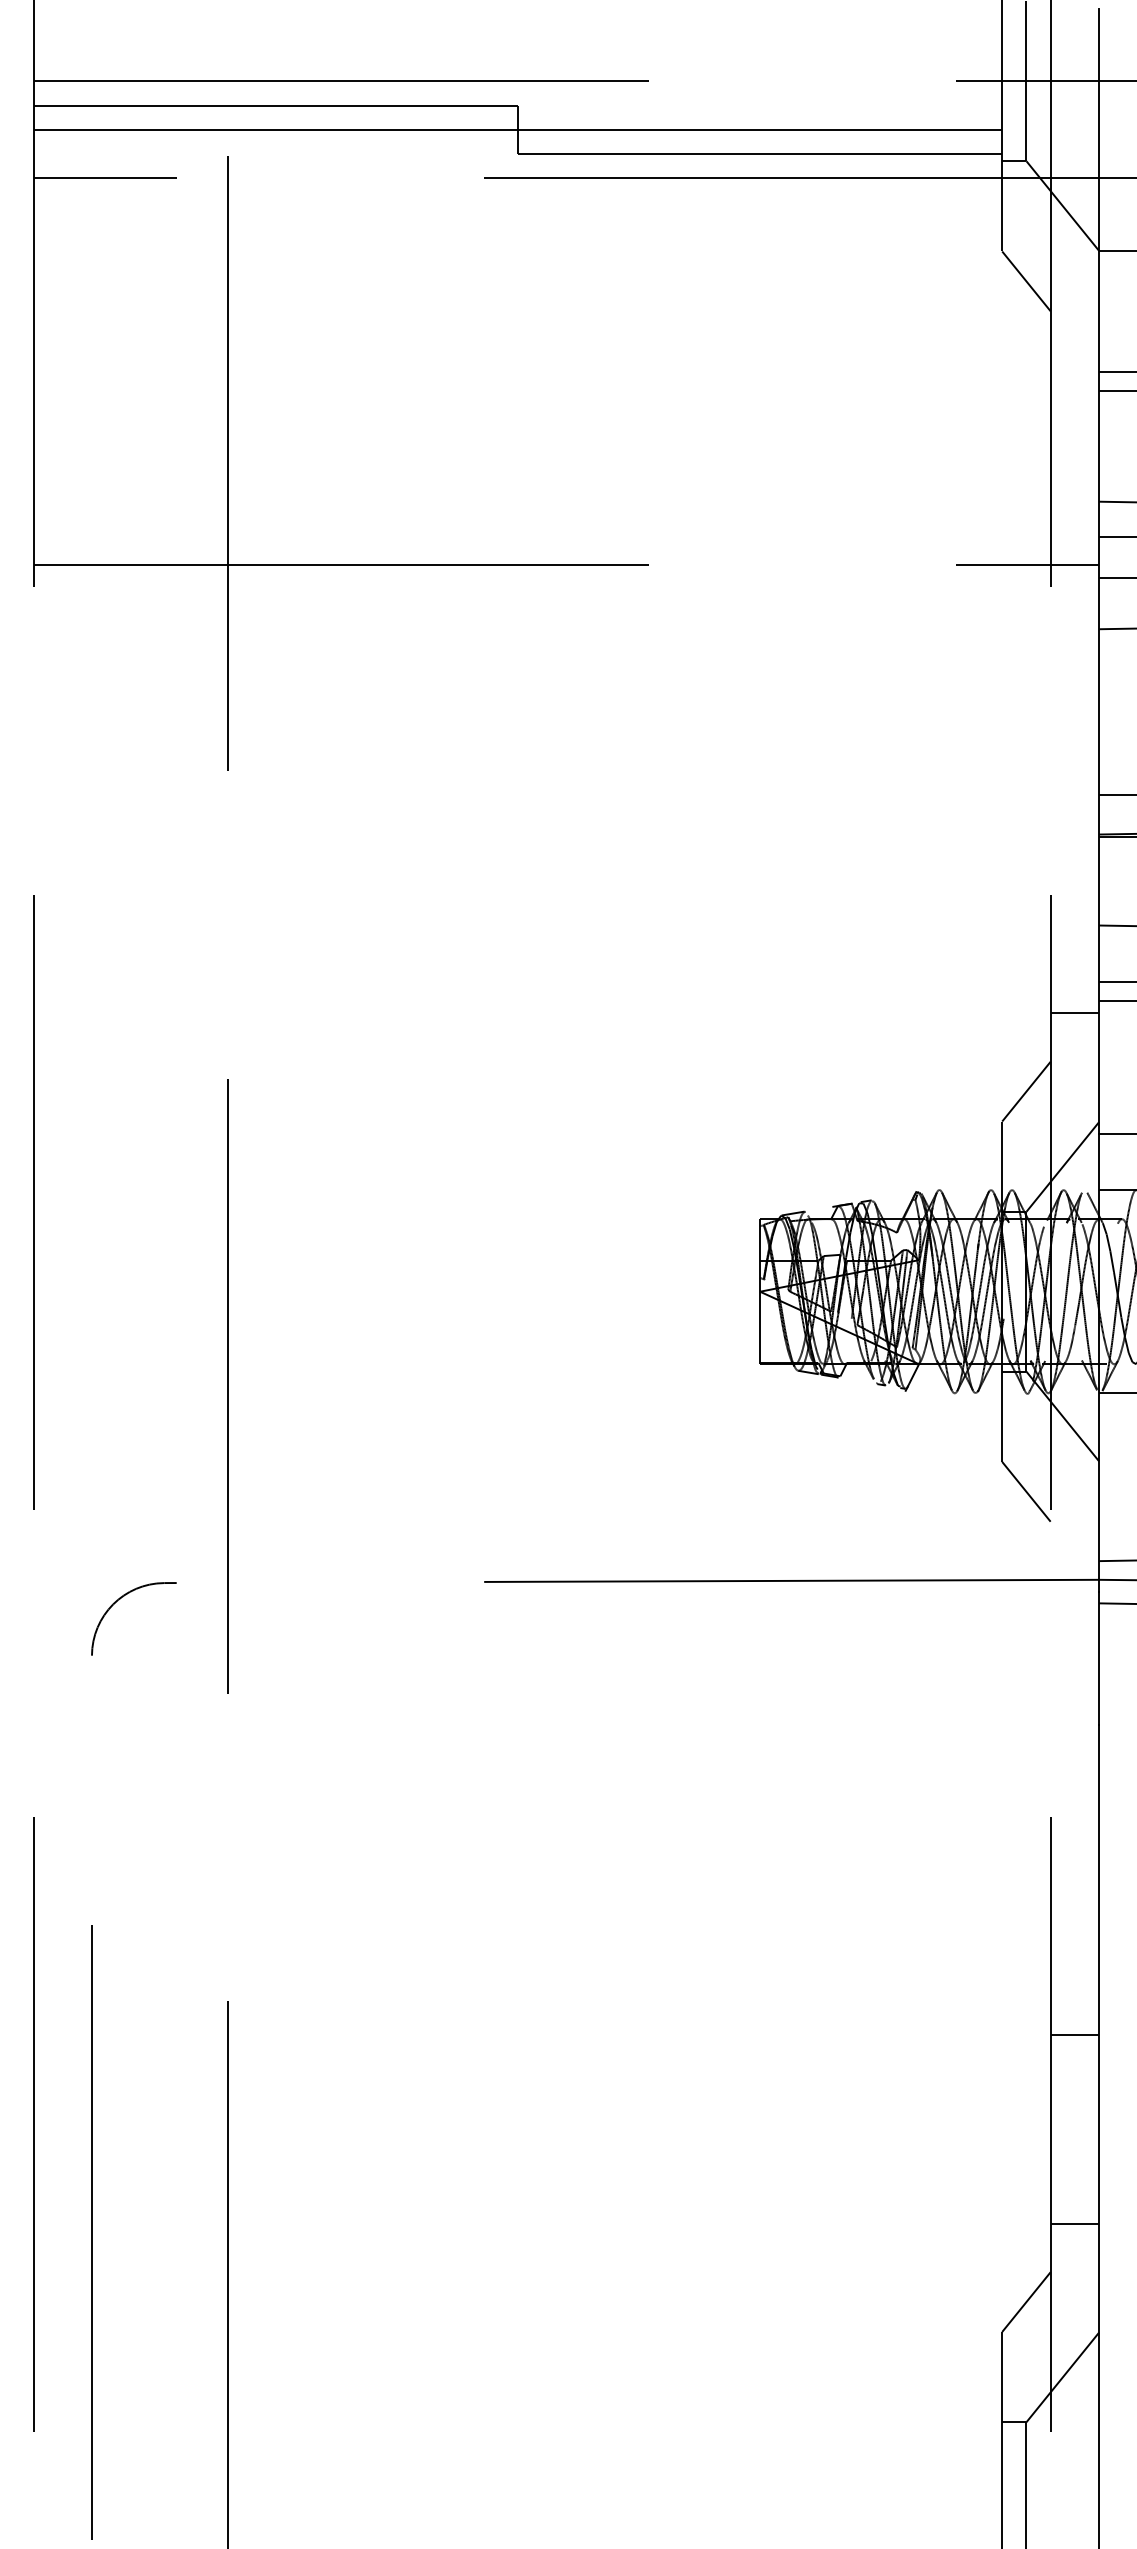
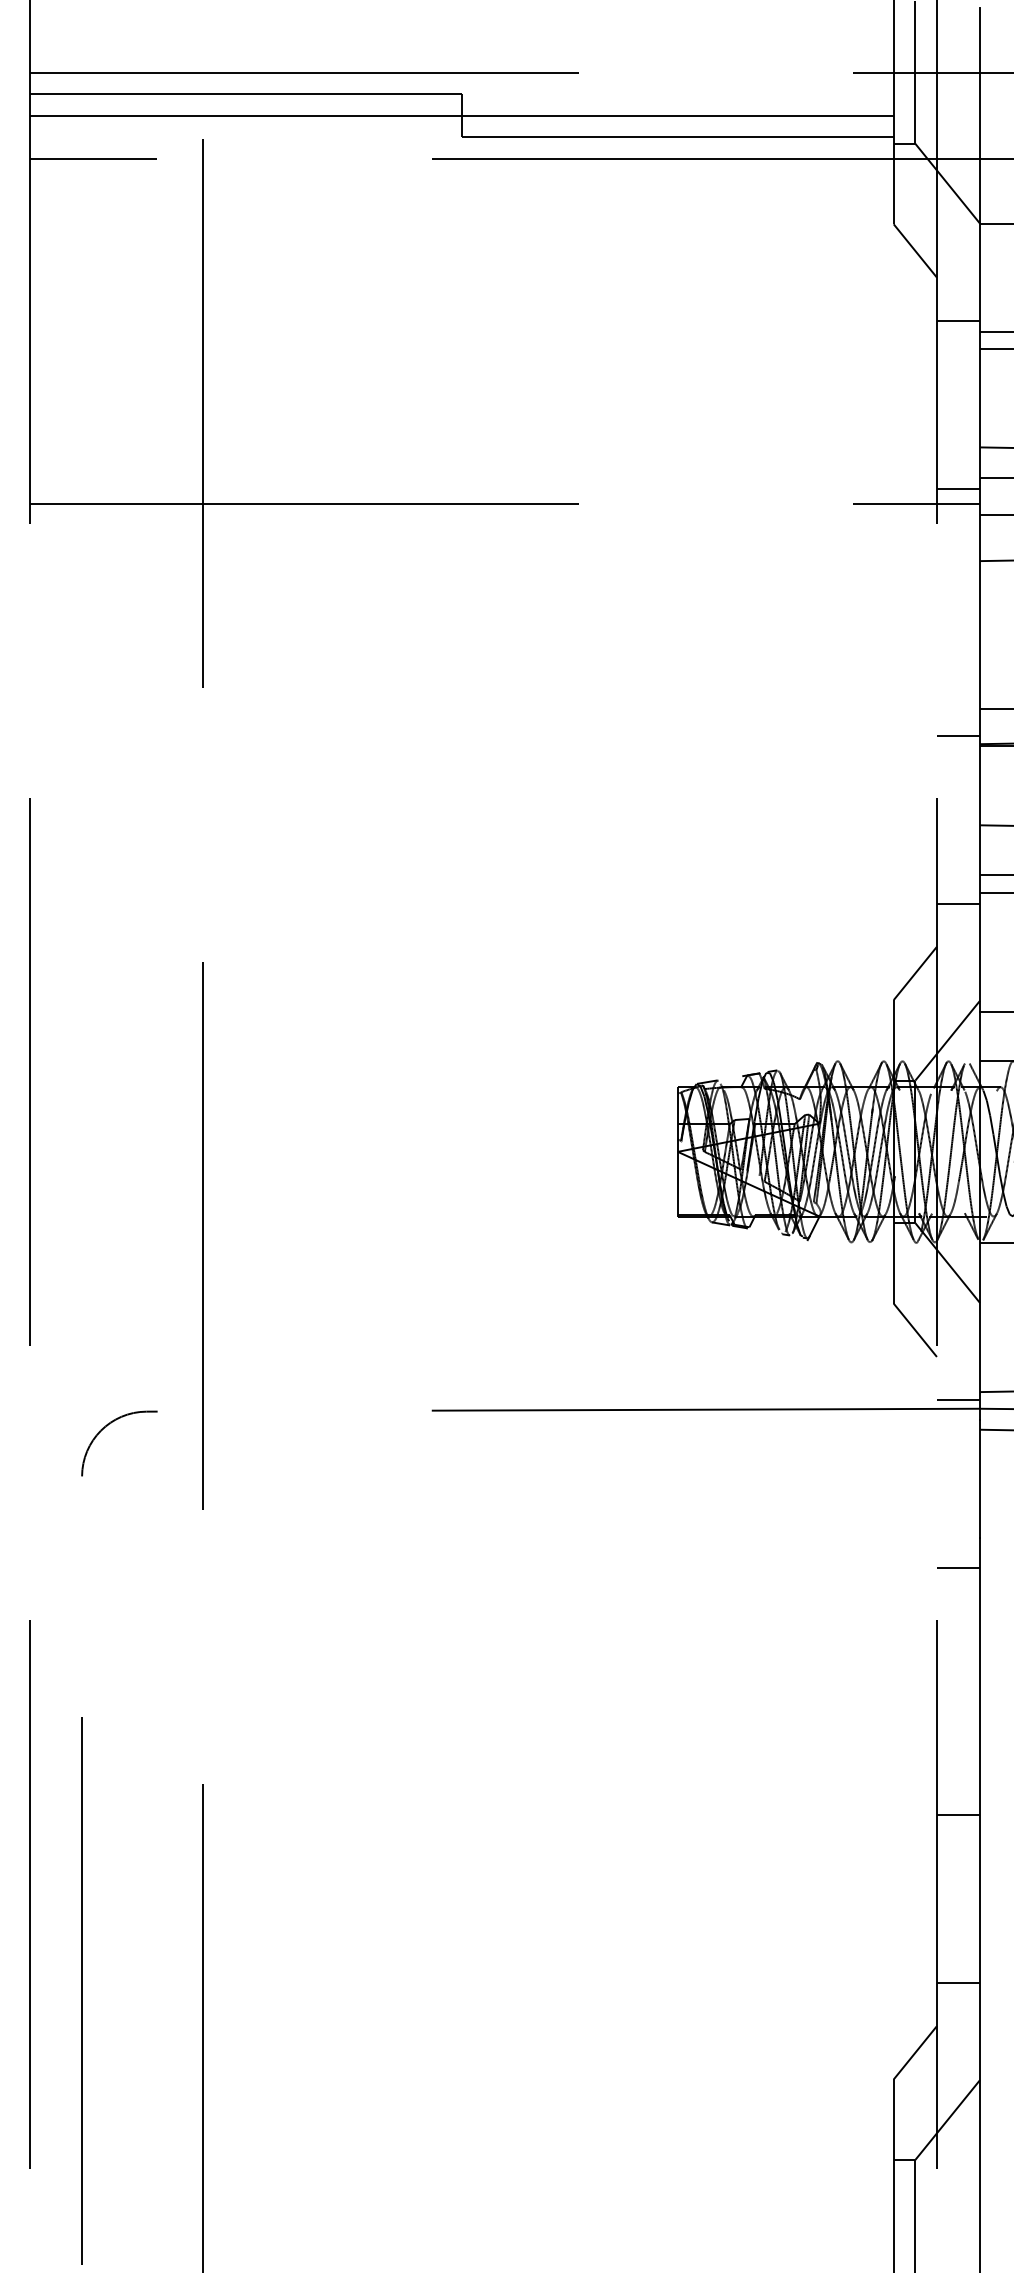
line: (1074, 359) -> (958, 320), added
line: (1074, 548) -> (958, 489), added
line: (1074, 824) -> (958, 735), added
line: (1074, 1570) -> (958, 1400), added
line: (1074, 1758) -> (958, 1568), added

